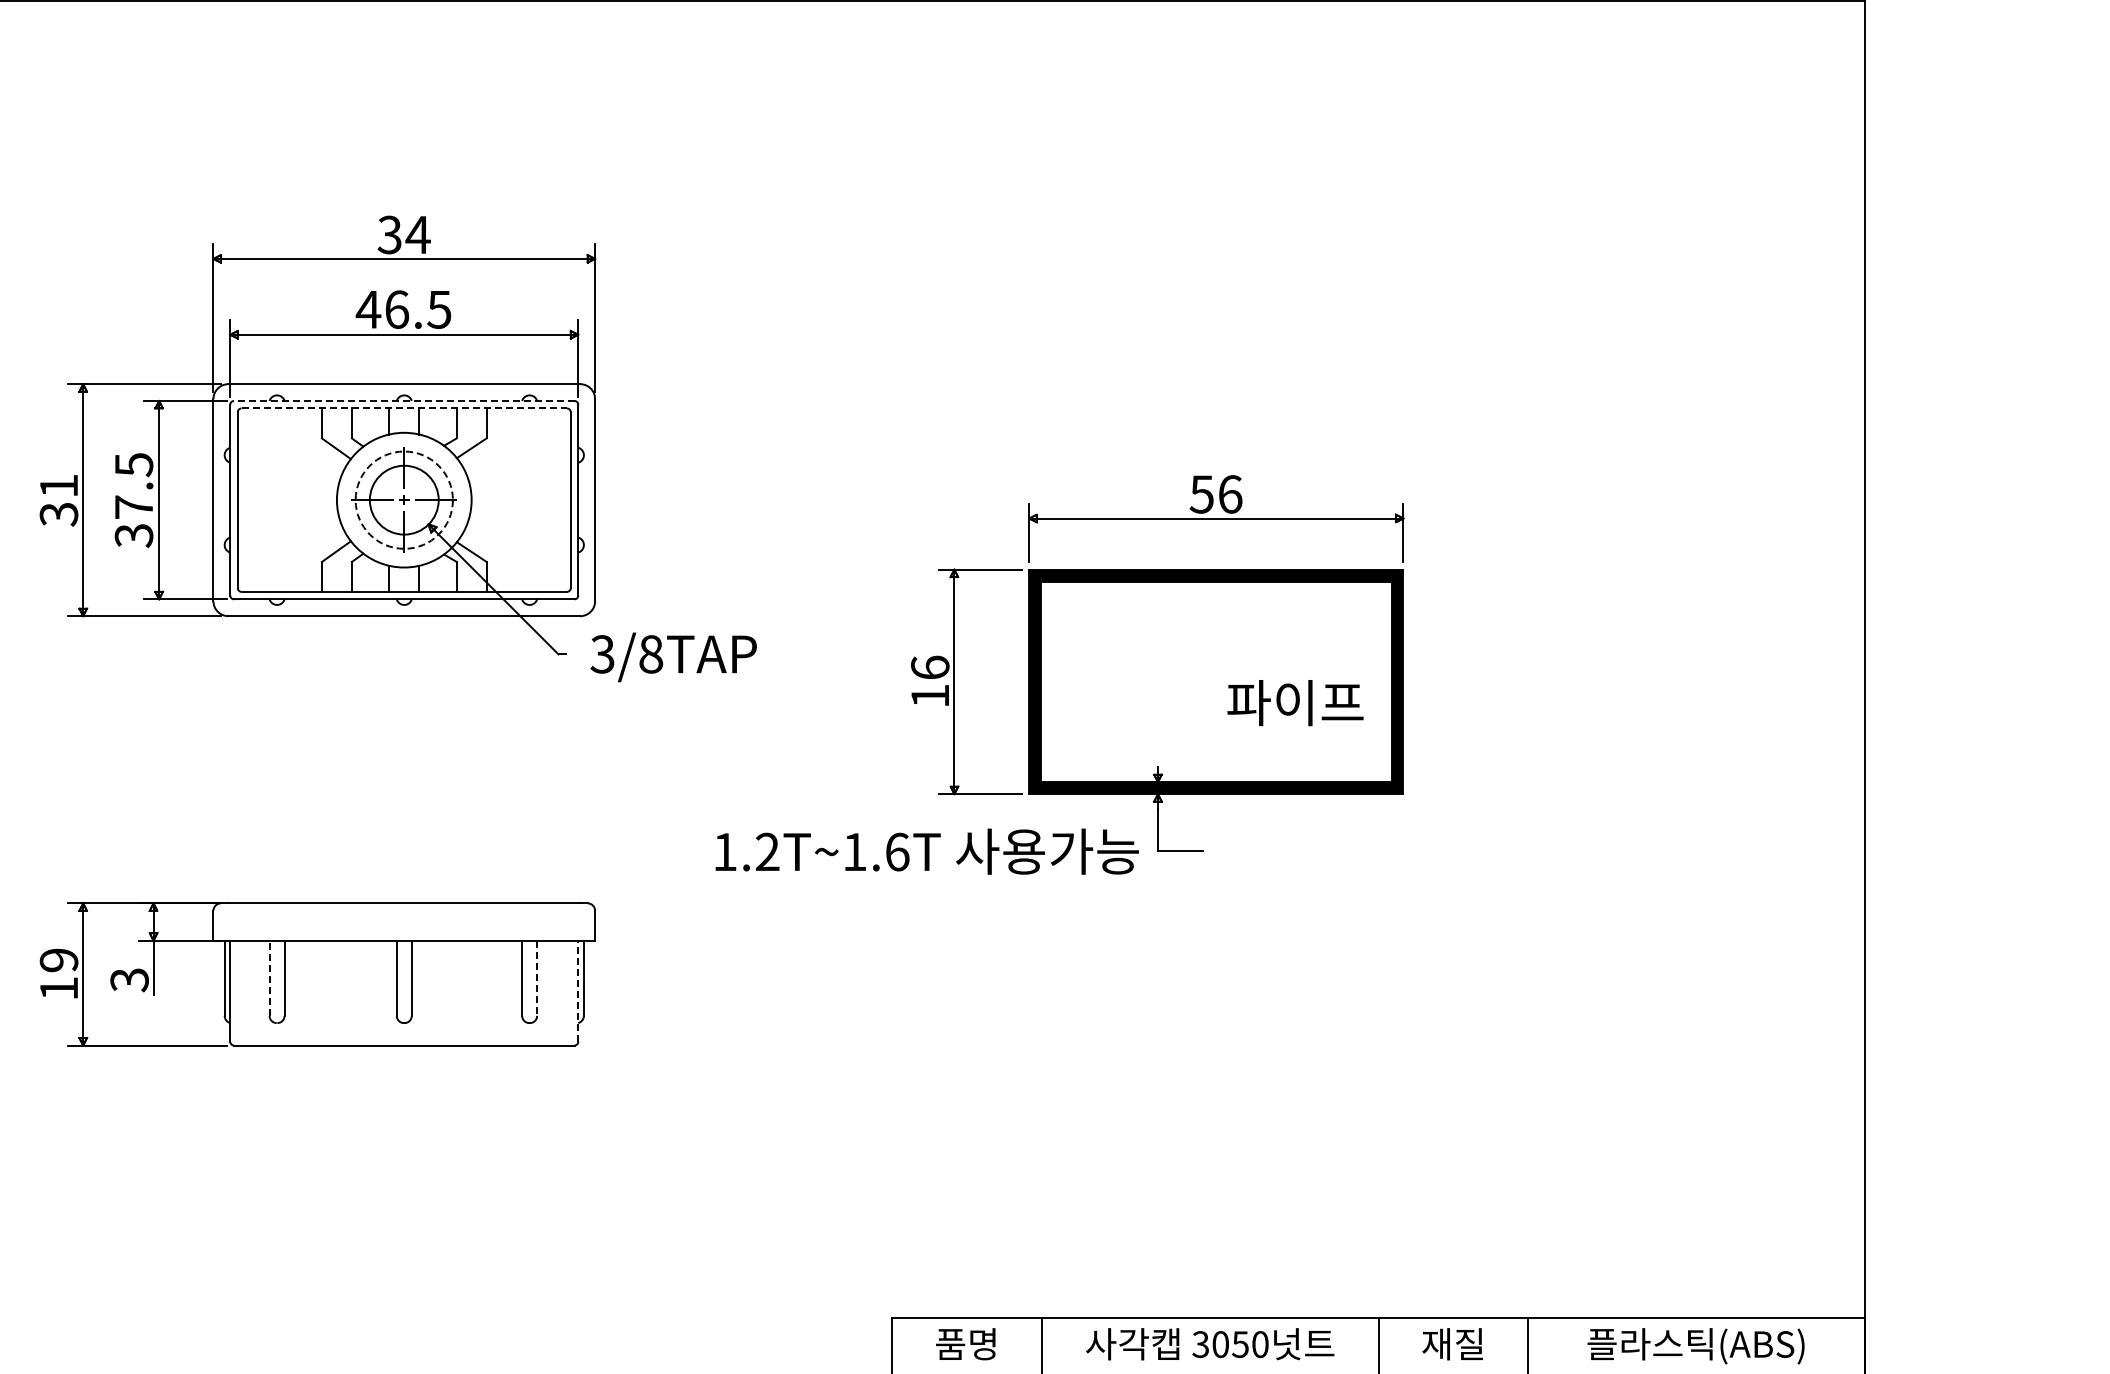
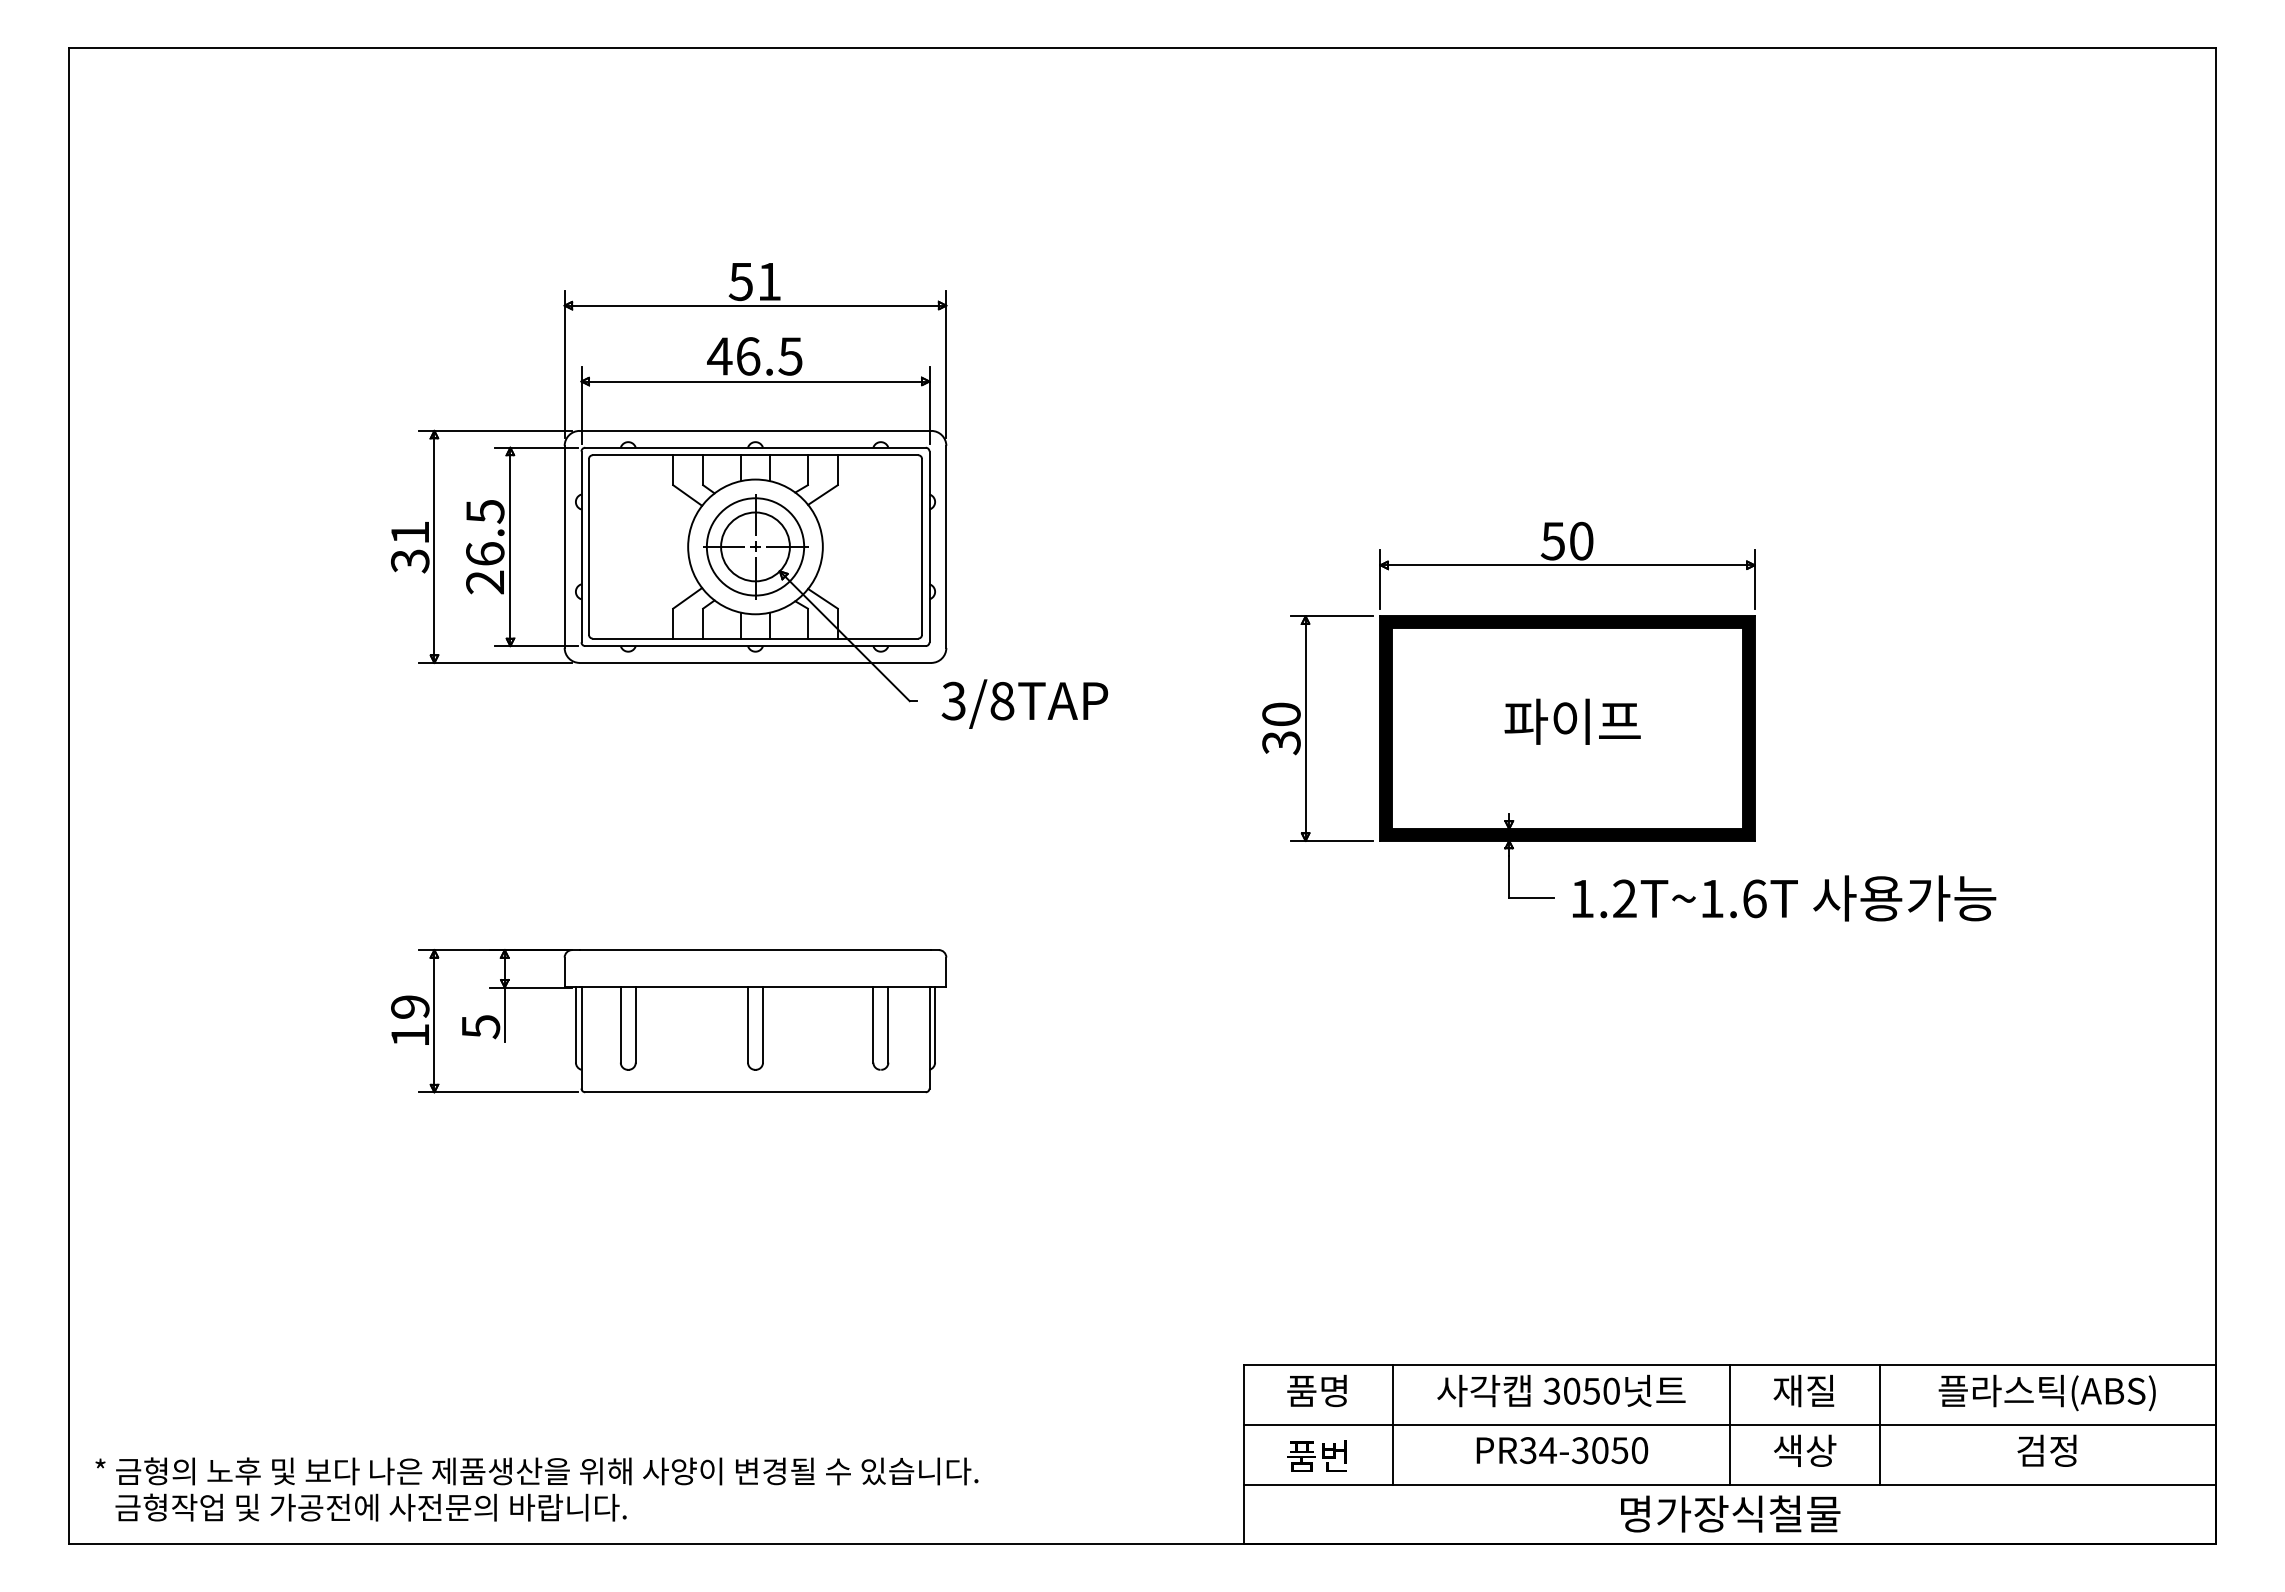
text: (404, 234) -> (755, 281), 34 -> 51
line: (404, 400) -> (755, 447), dashed -> solid
line: (404, 408) -> (755, 455), dashed -> solid
text: (1230, 493) -> (1581, 540), 56 -> 50
circle: (404, 499) -> (755, 546), dashed -> solid
text: (134, 521) -> (485, 568), 37.5 -> 26.5
text: (930, 681) -> (1281, 728), 16 -> 30
text: (1295, 702) -> (1572, 721), moved
text: (927, 851) -> (1784, 898), moved
line: (269, 978) -> (620, 1025), dashed -> solid
line: (537, 978) -> (888, 1025), dashed -> solid
text: (129, 980) -> (480, 1027), 3 -> 5
line: (578, 991) -> (929, 1038), dashed -> solid

